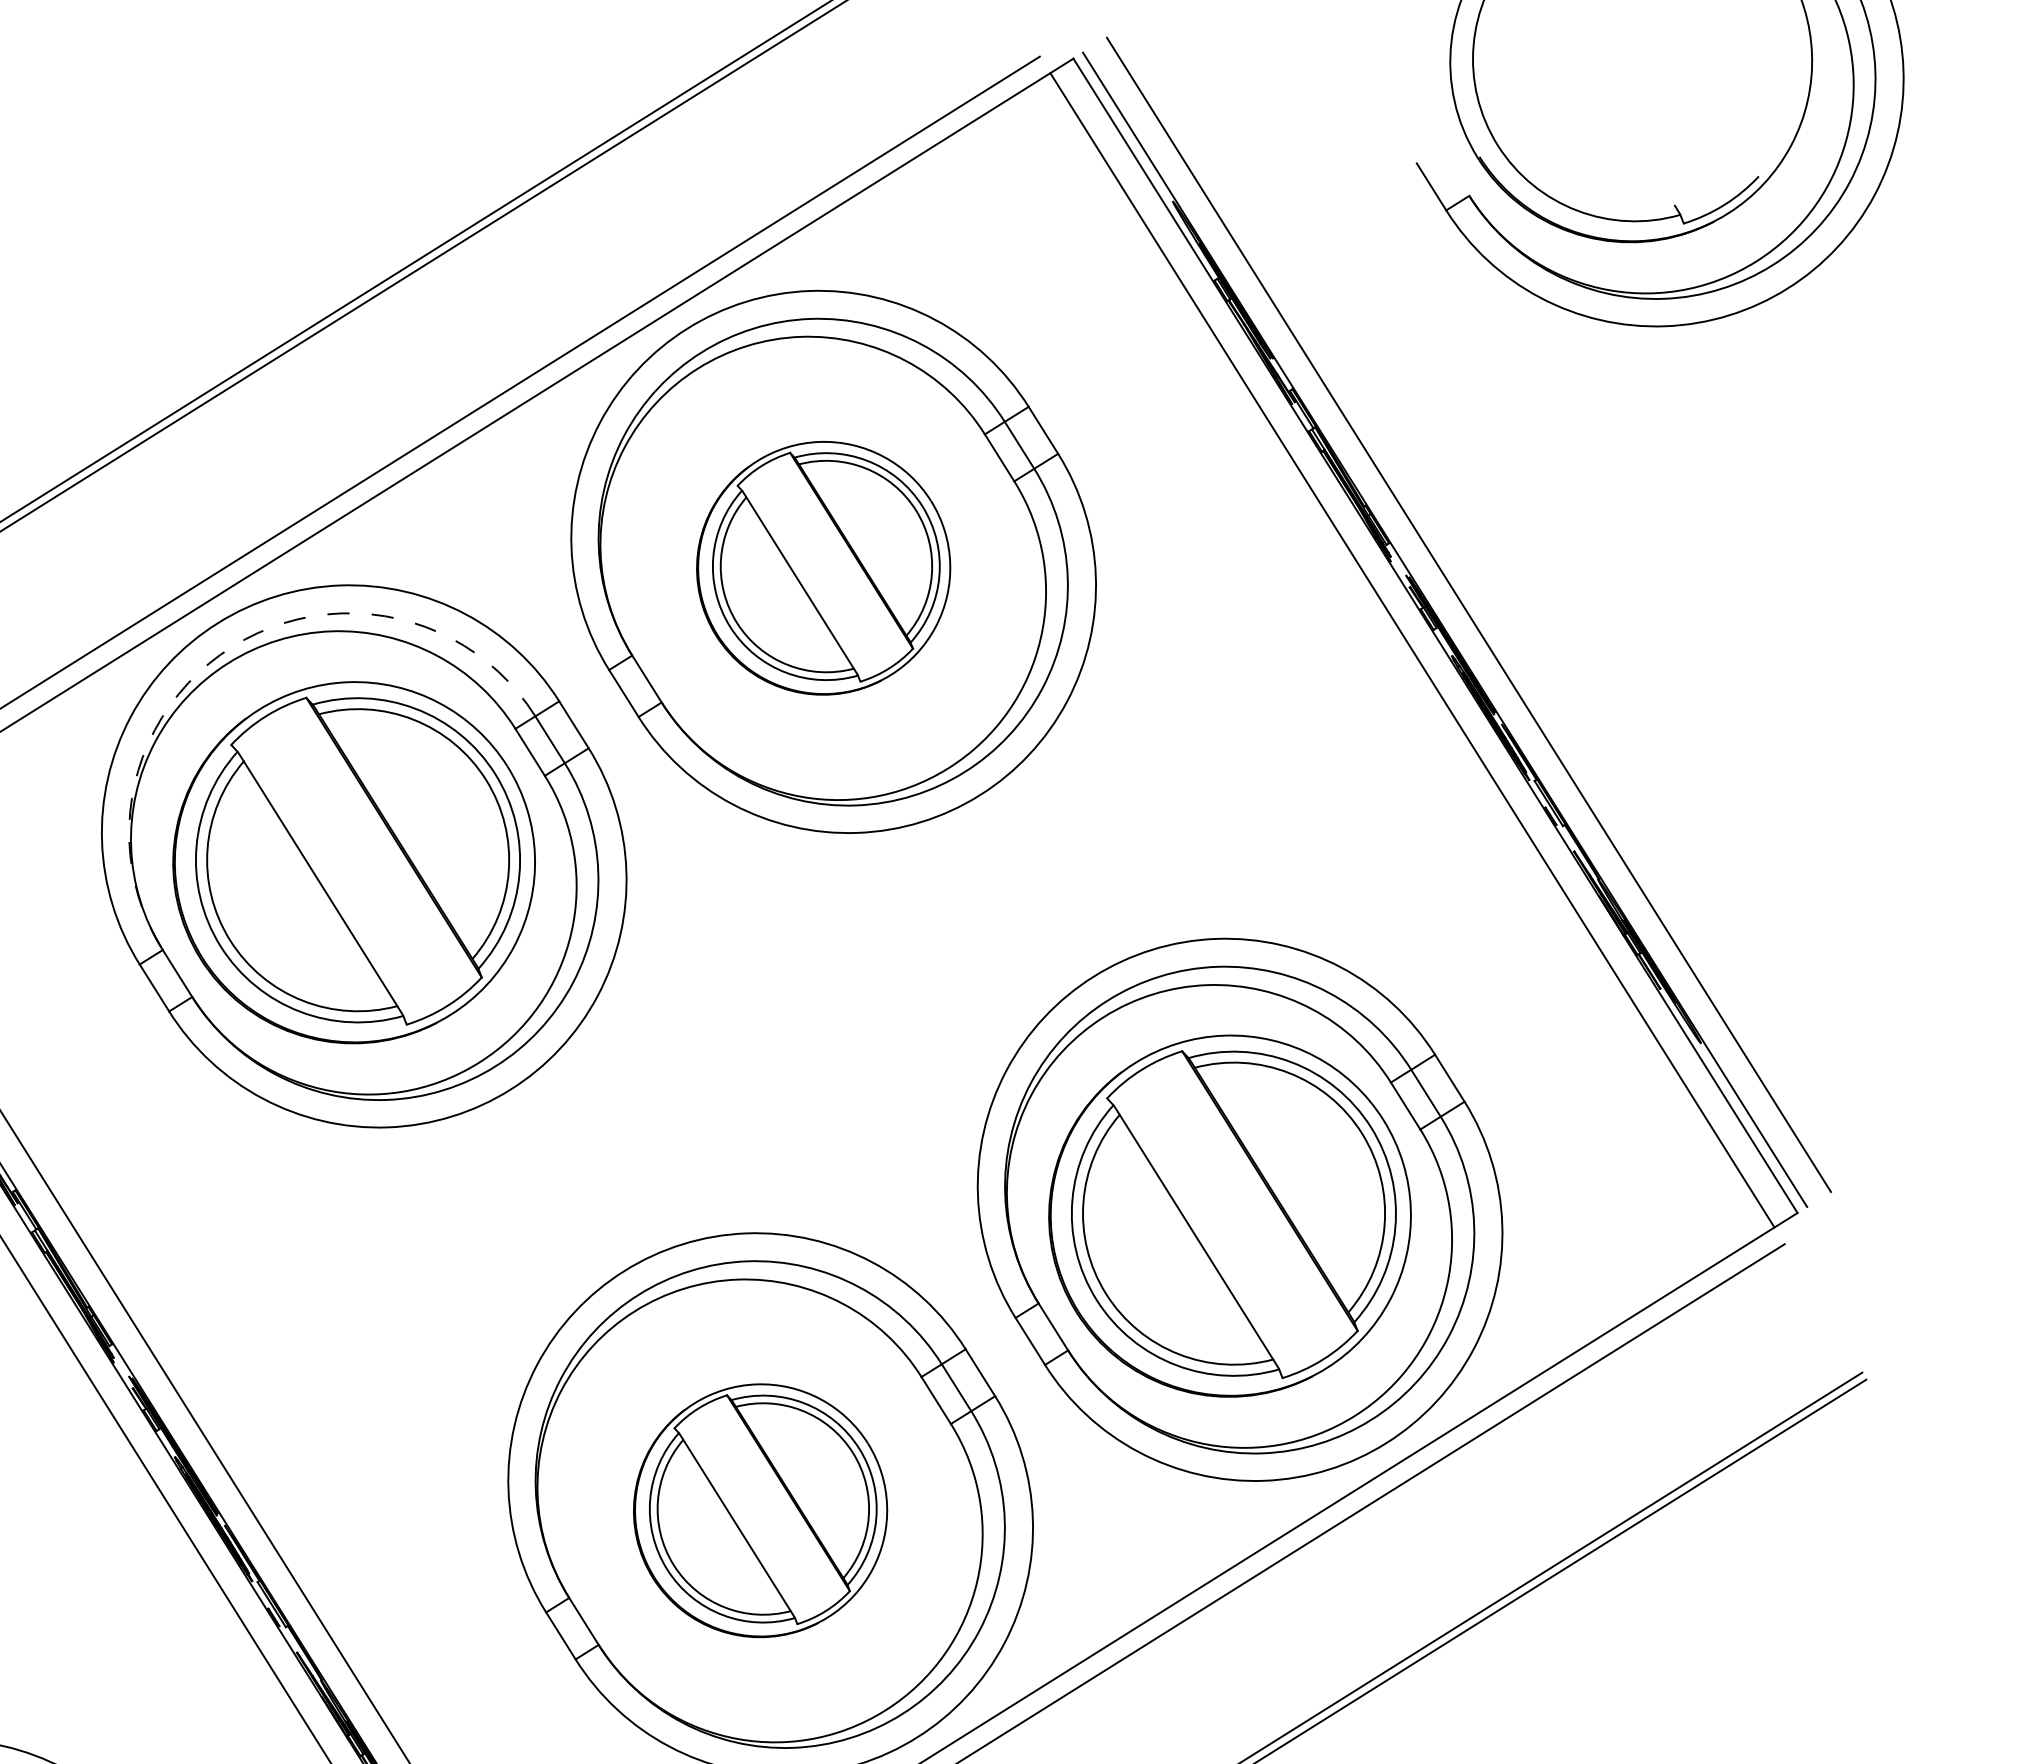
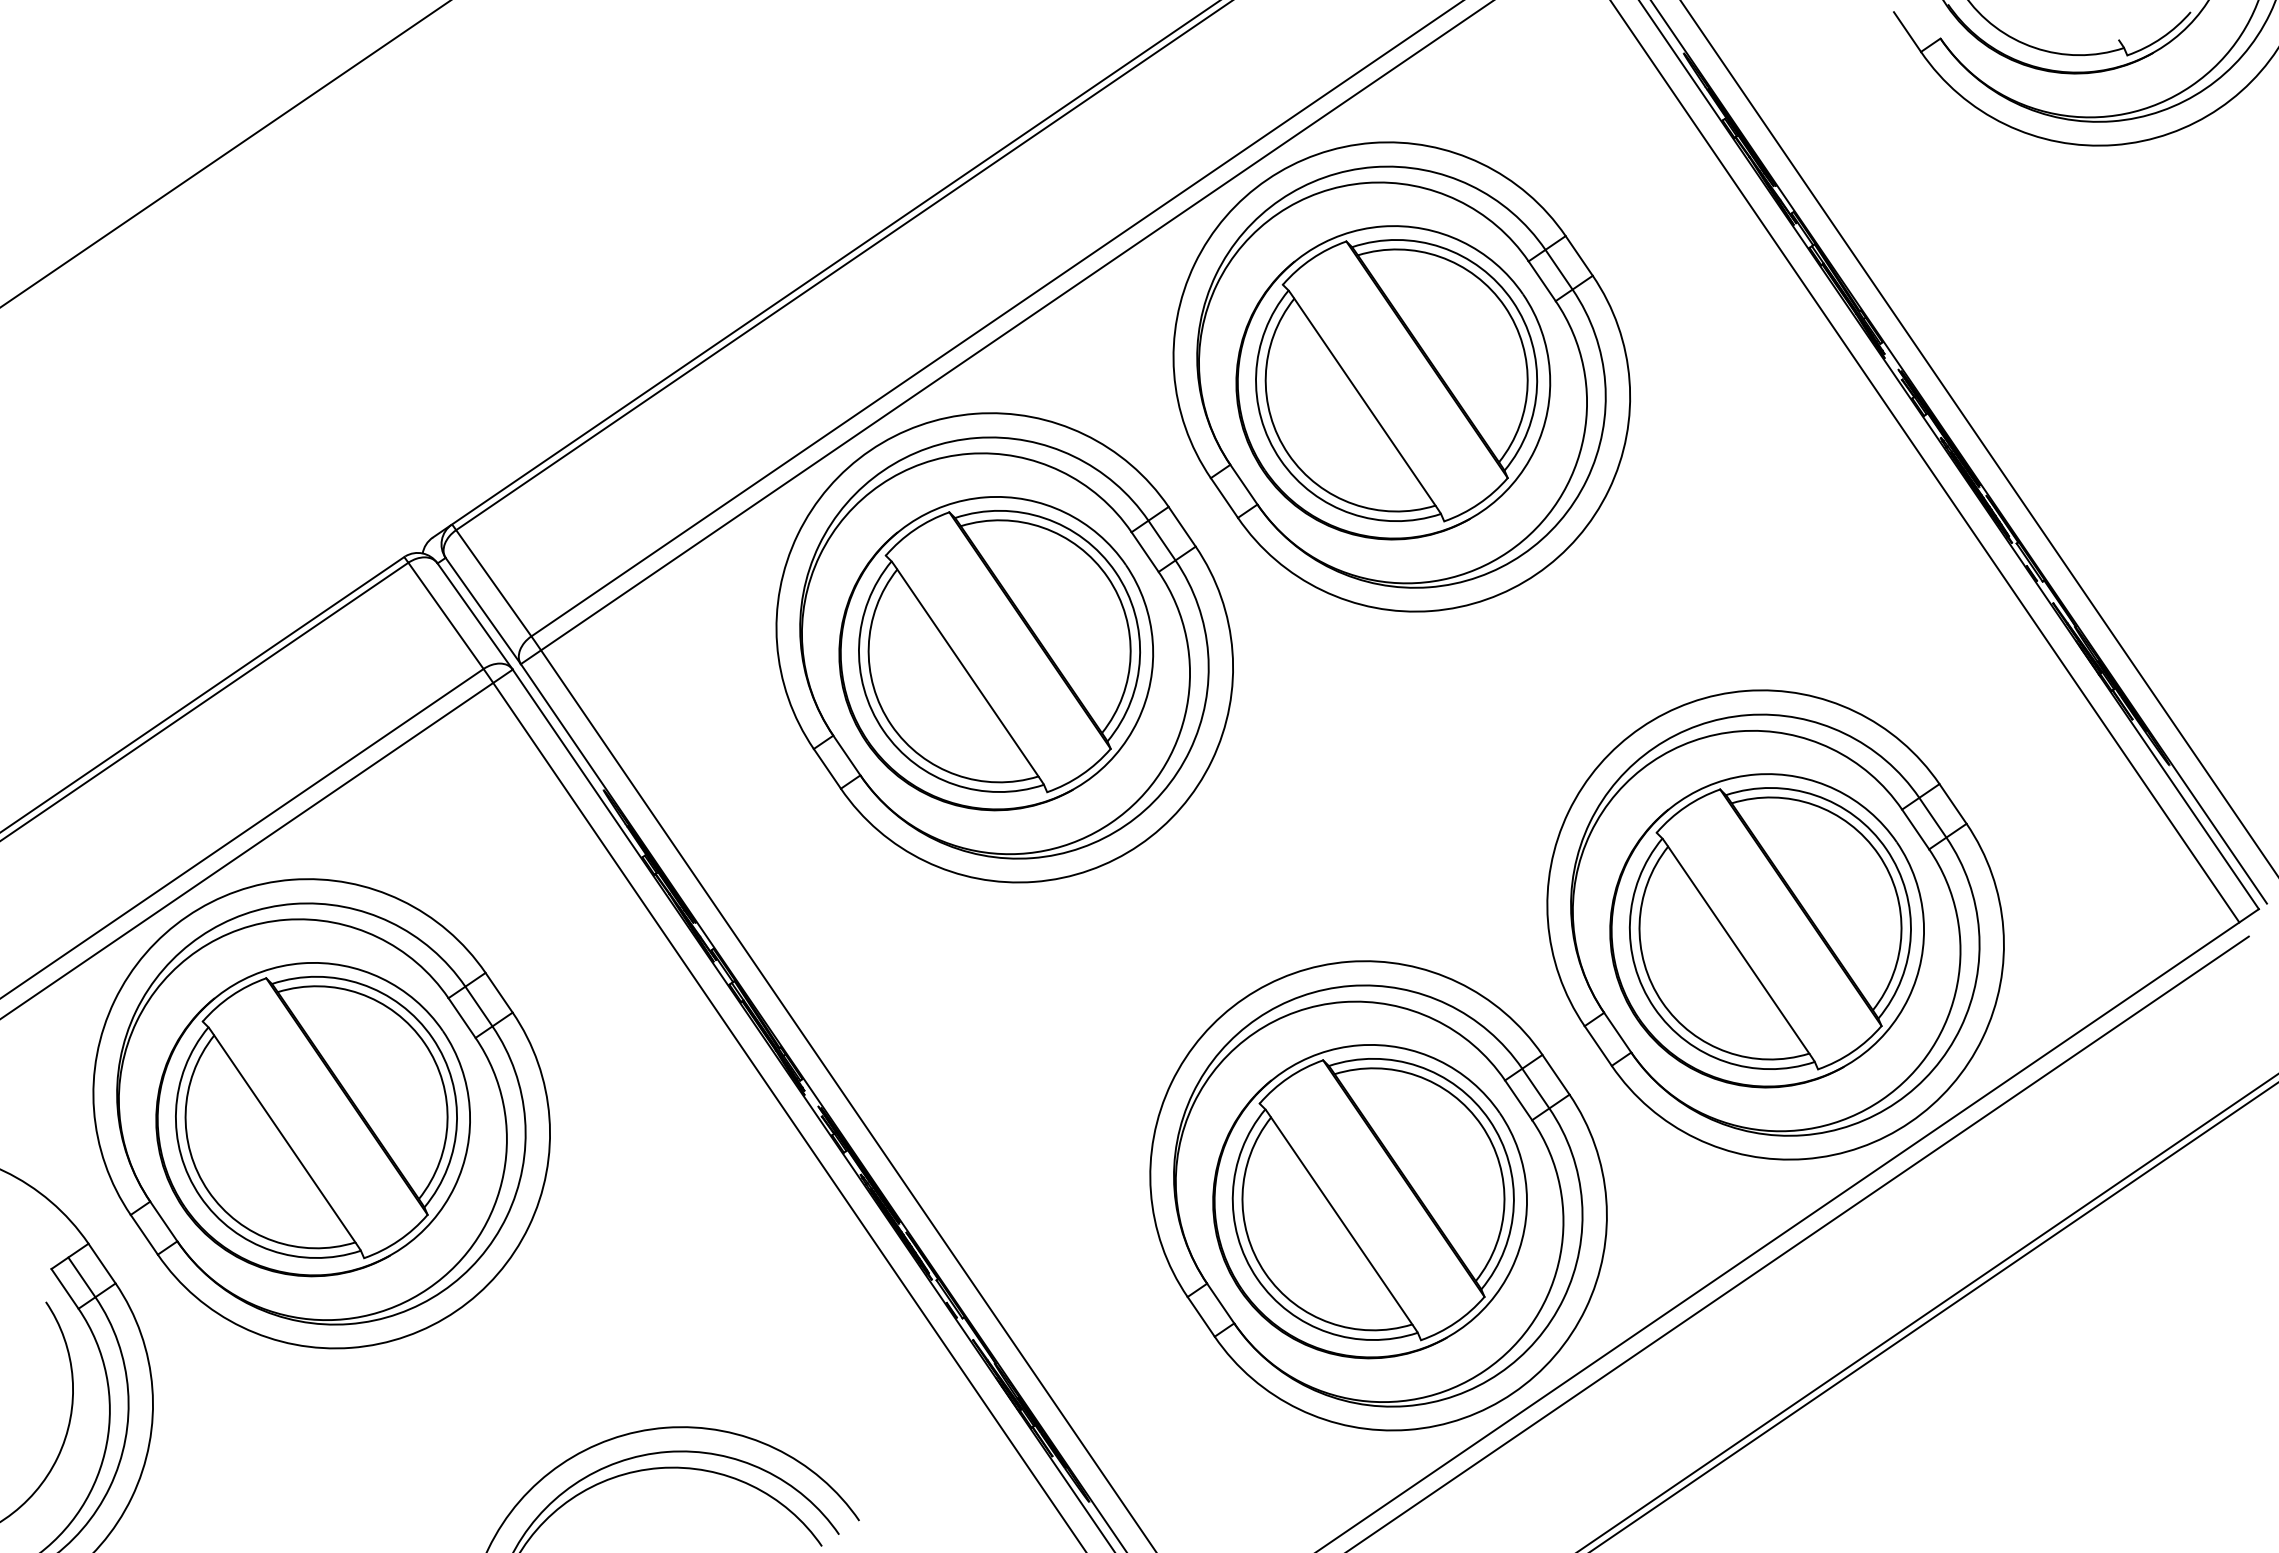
part: (823, 567) -> (1393, 382), size x1.43
arc: (232, 646) -> (883, 470), dashed -> solid
part: (759, 1510) -> (1369, 1201), size x1.43

